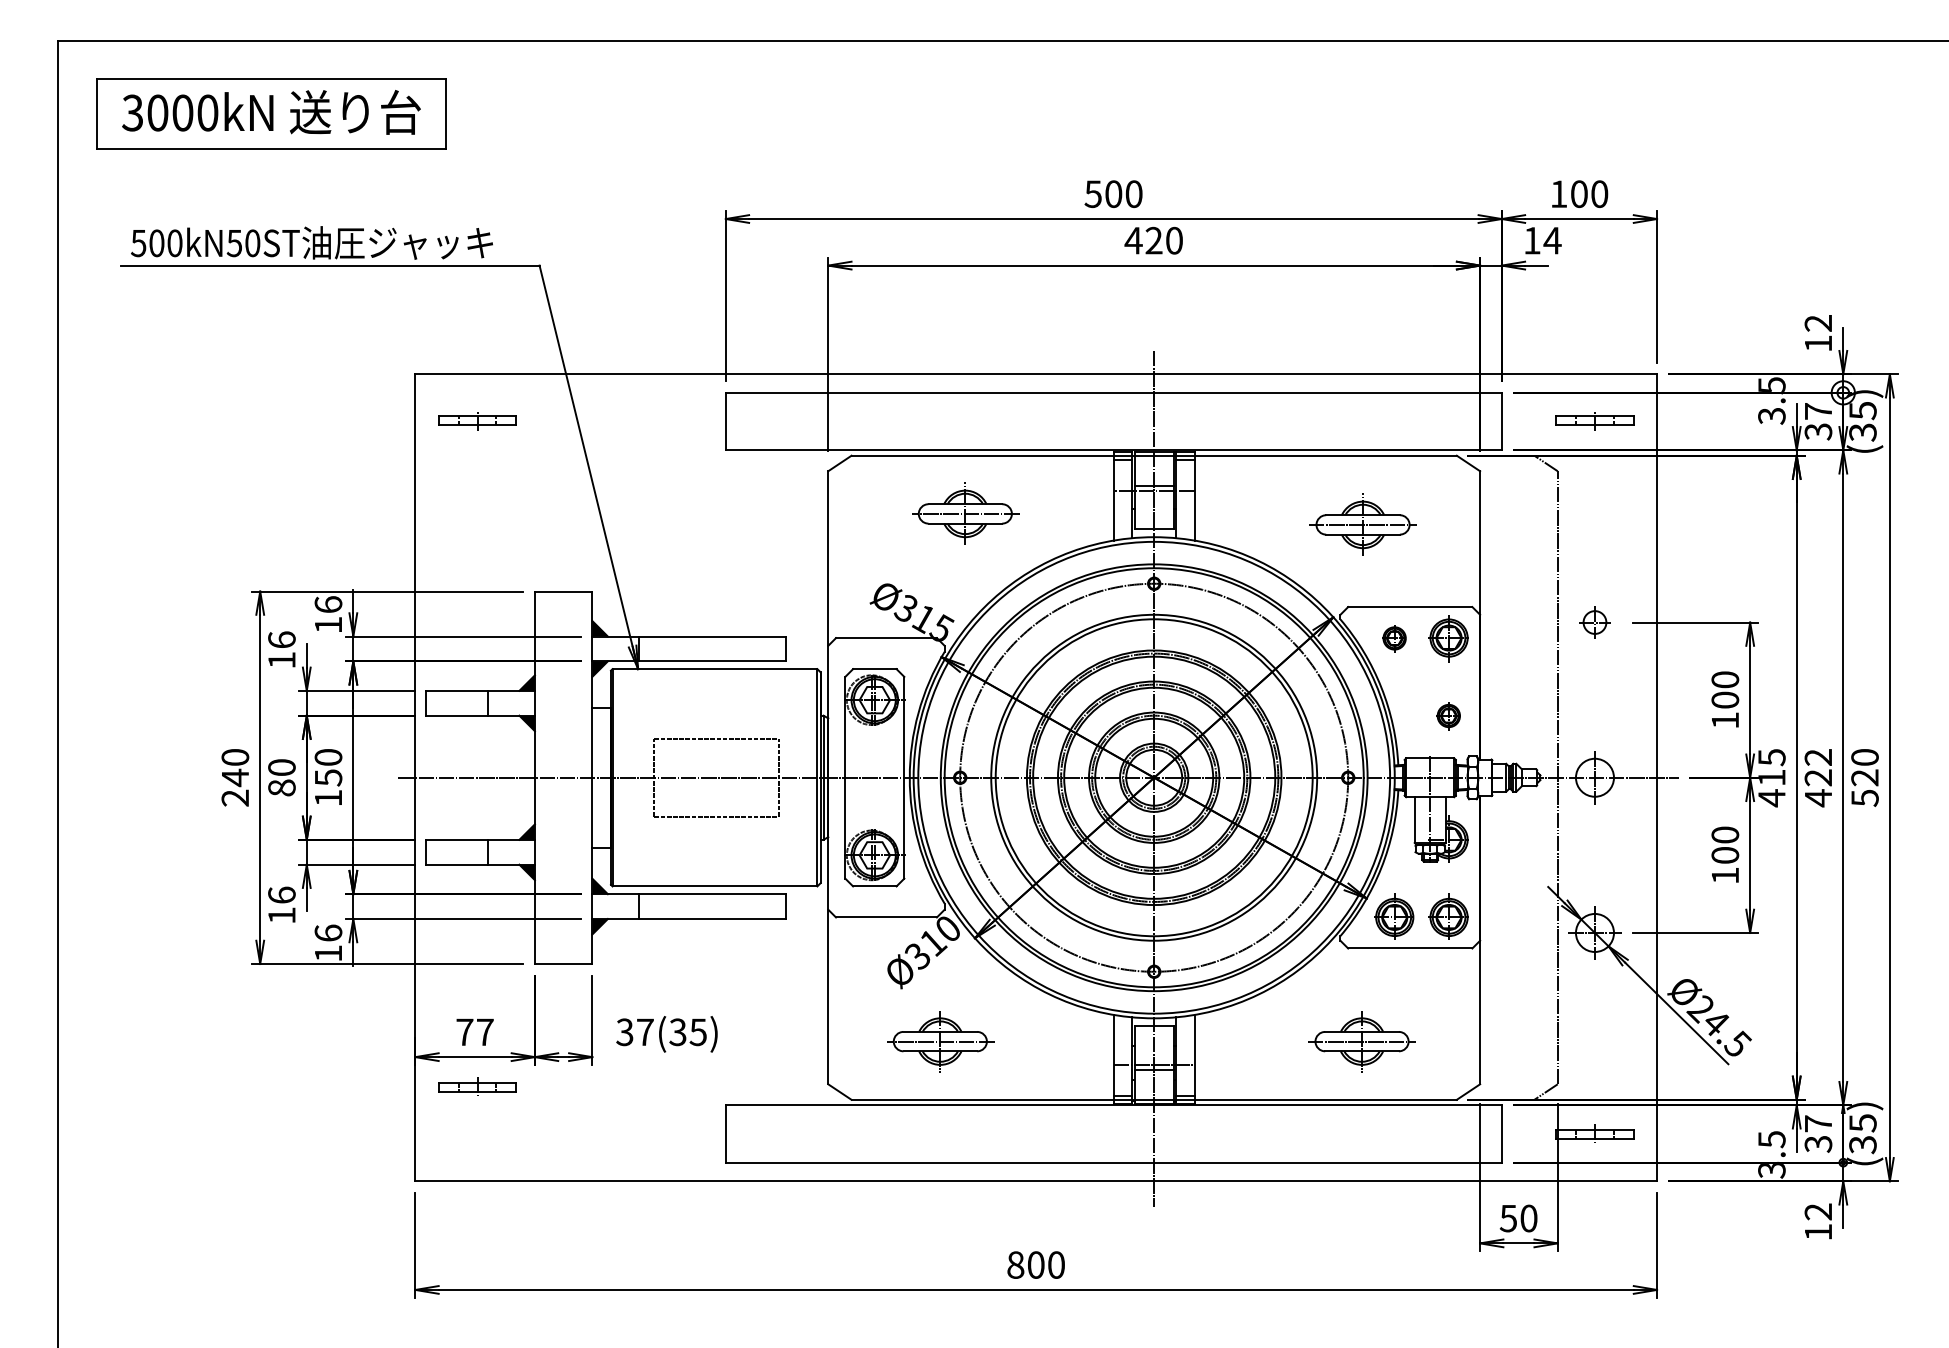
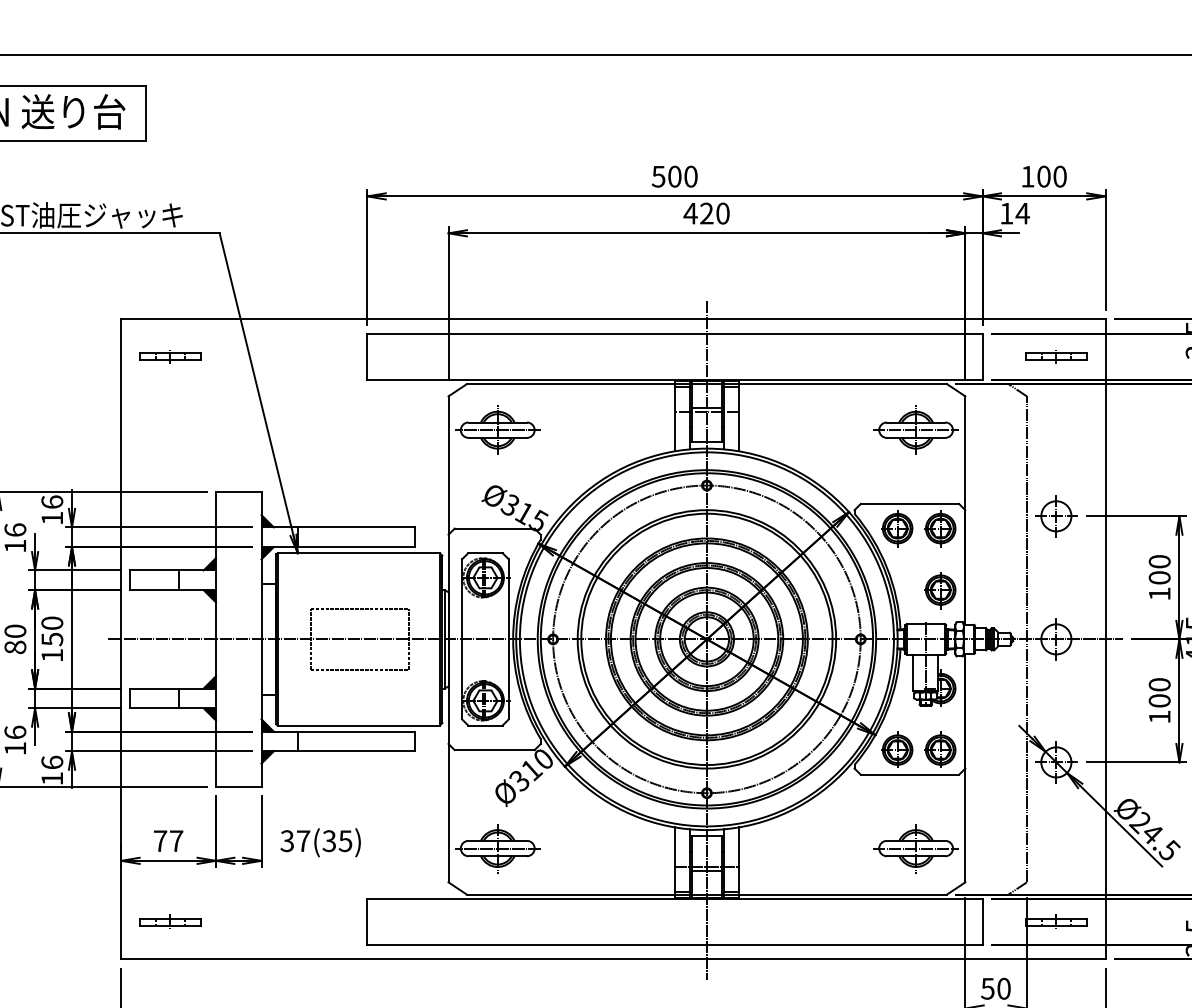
part: (965, 513) -> (497, 429), moved
part: (1362, 524) -> (915, 429), moved
part: (1594, 622) -> (1056, 516), size x1.67
part: (1394, 638) -> (897, 528), size x1.67
part: (1448, 716) -> (940, 590), size x1.67
part: (940, 1041) -> (497, 848), moved
part: (1361, 1041) -> (915, 848), moved
part: (477, 1086) -> (170, 921), moved

